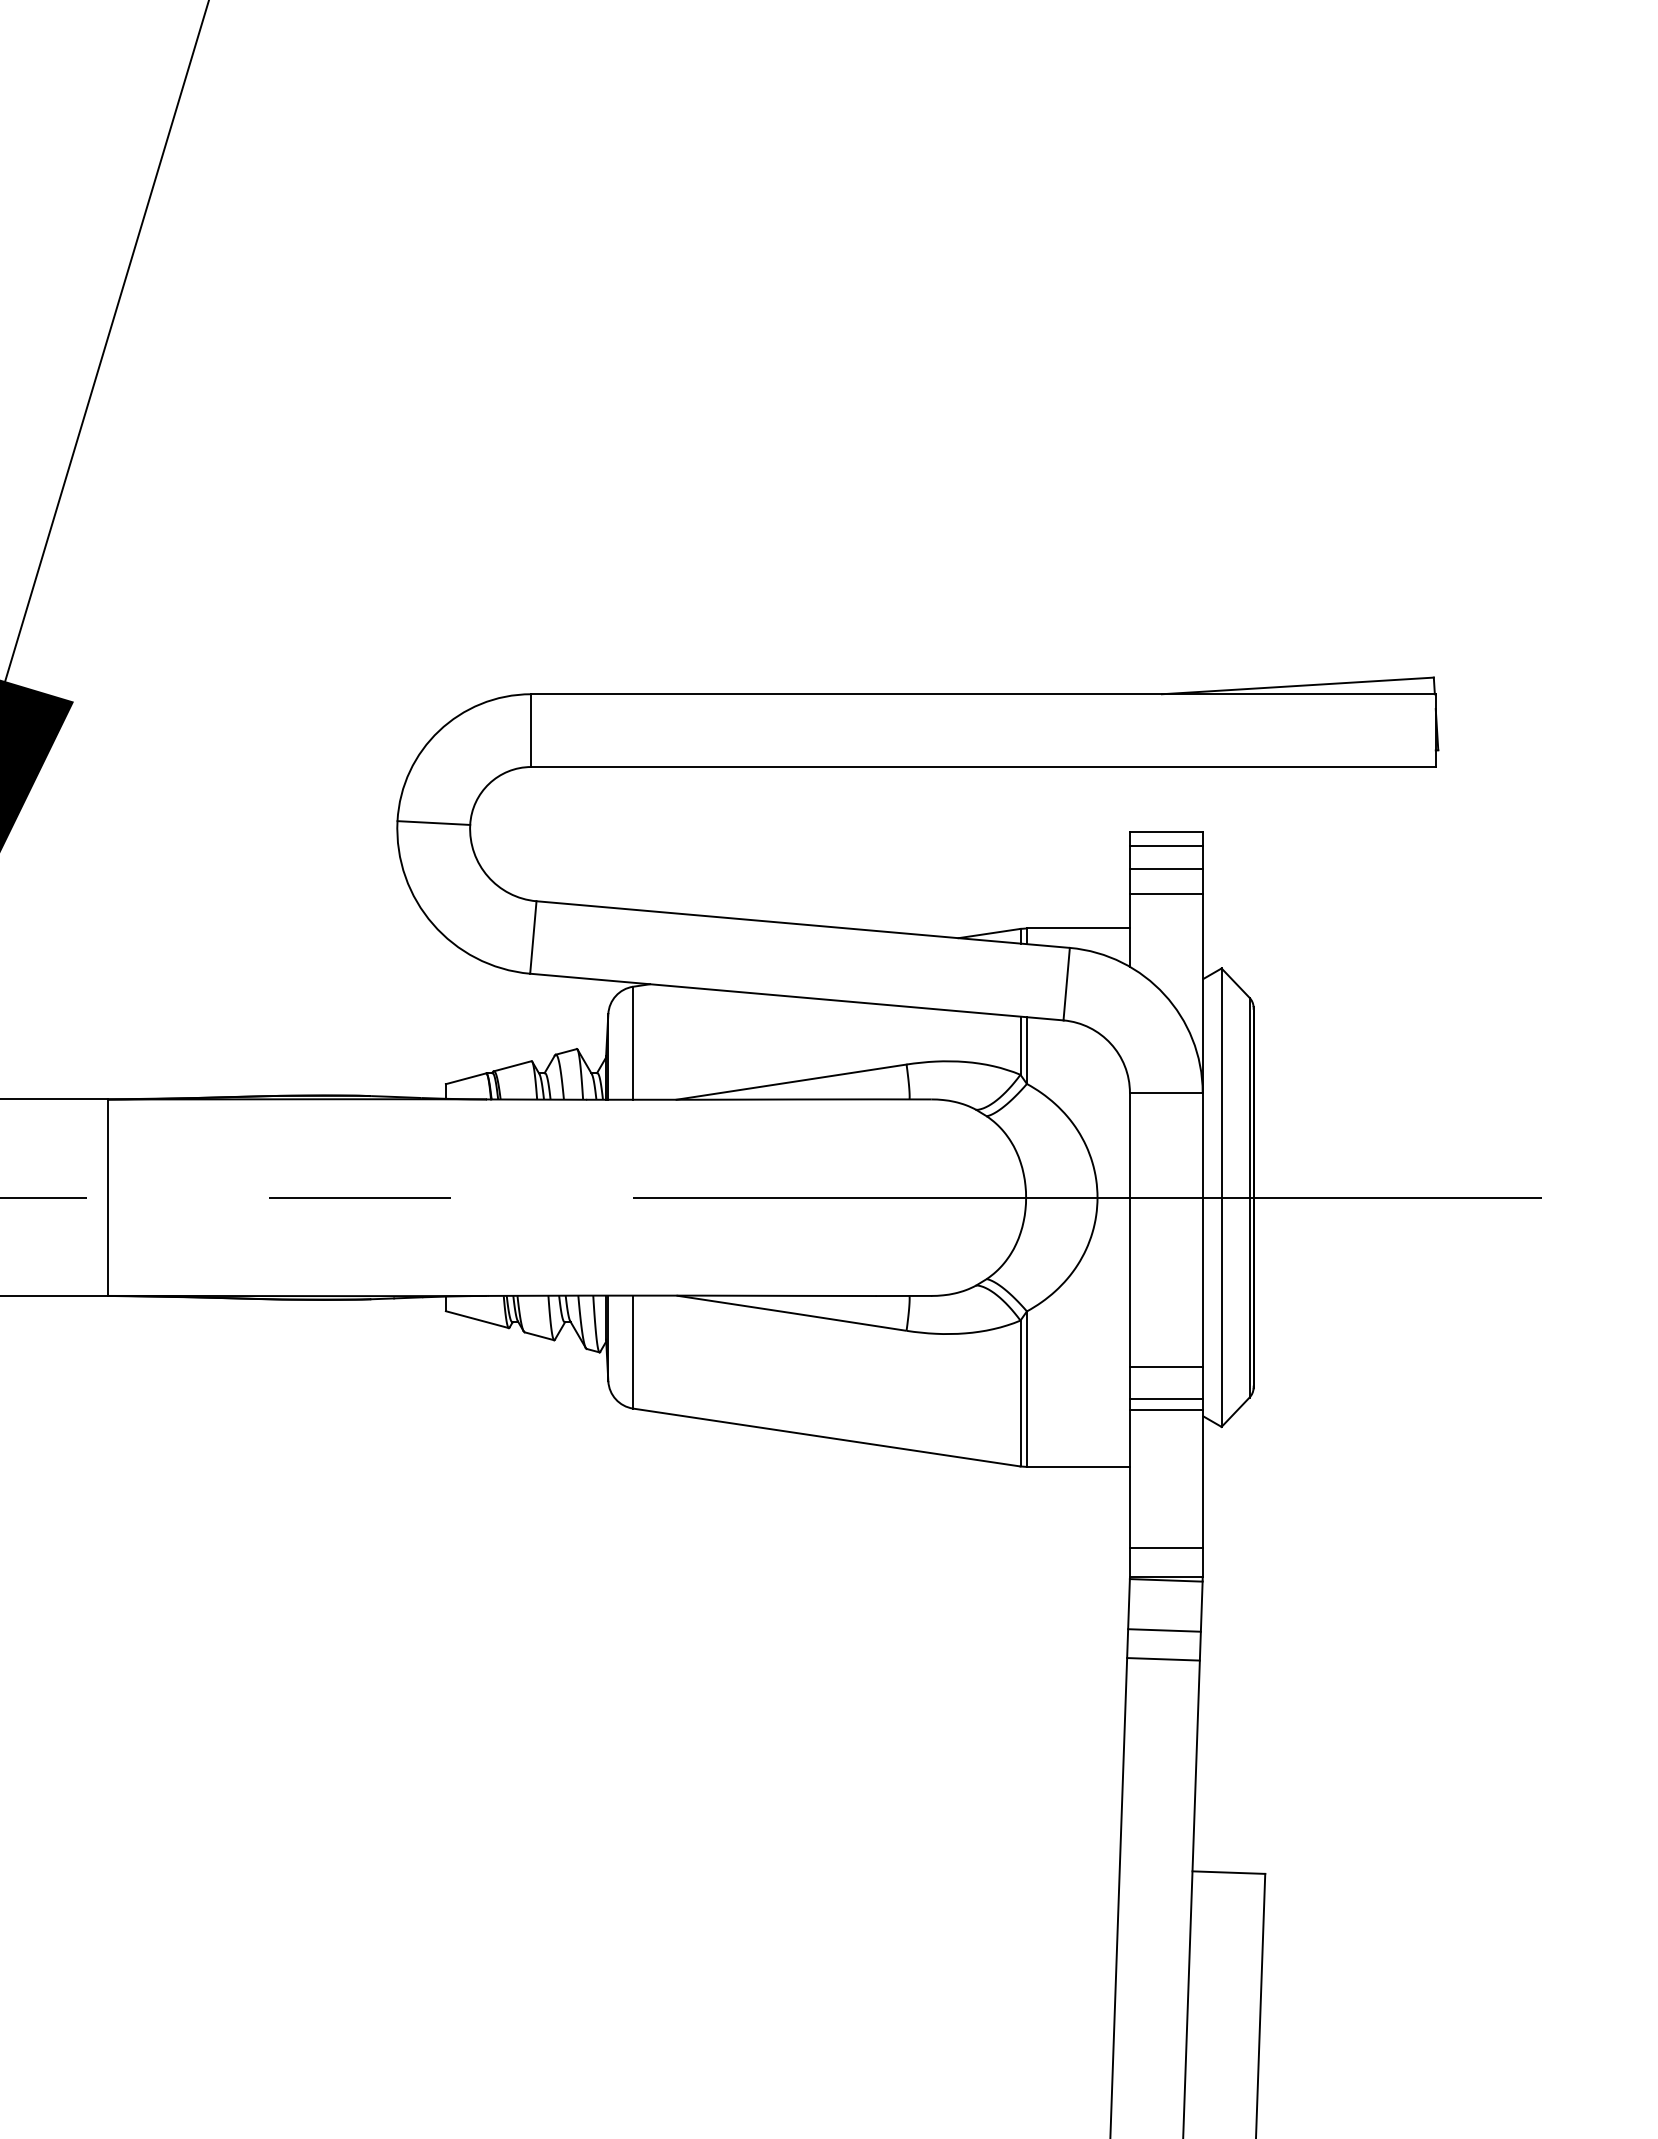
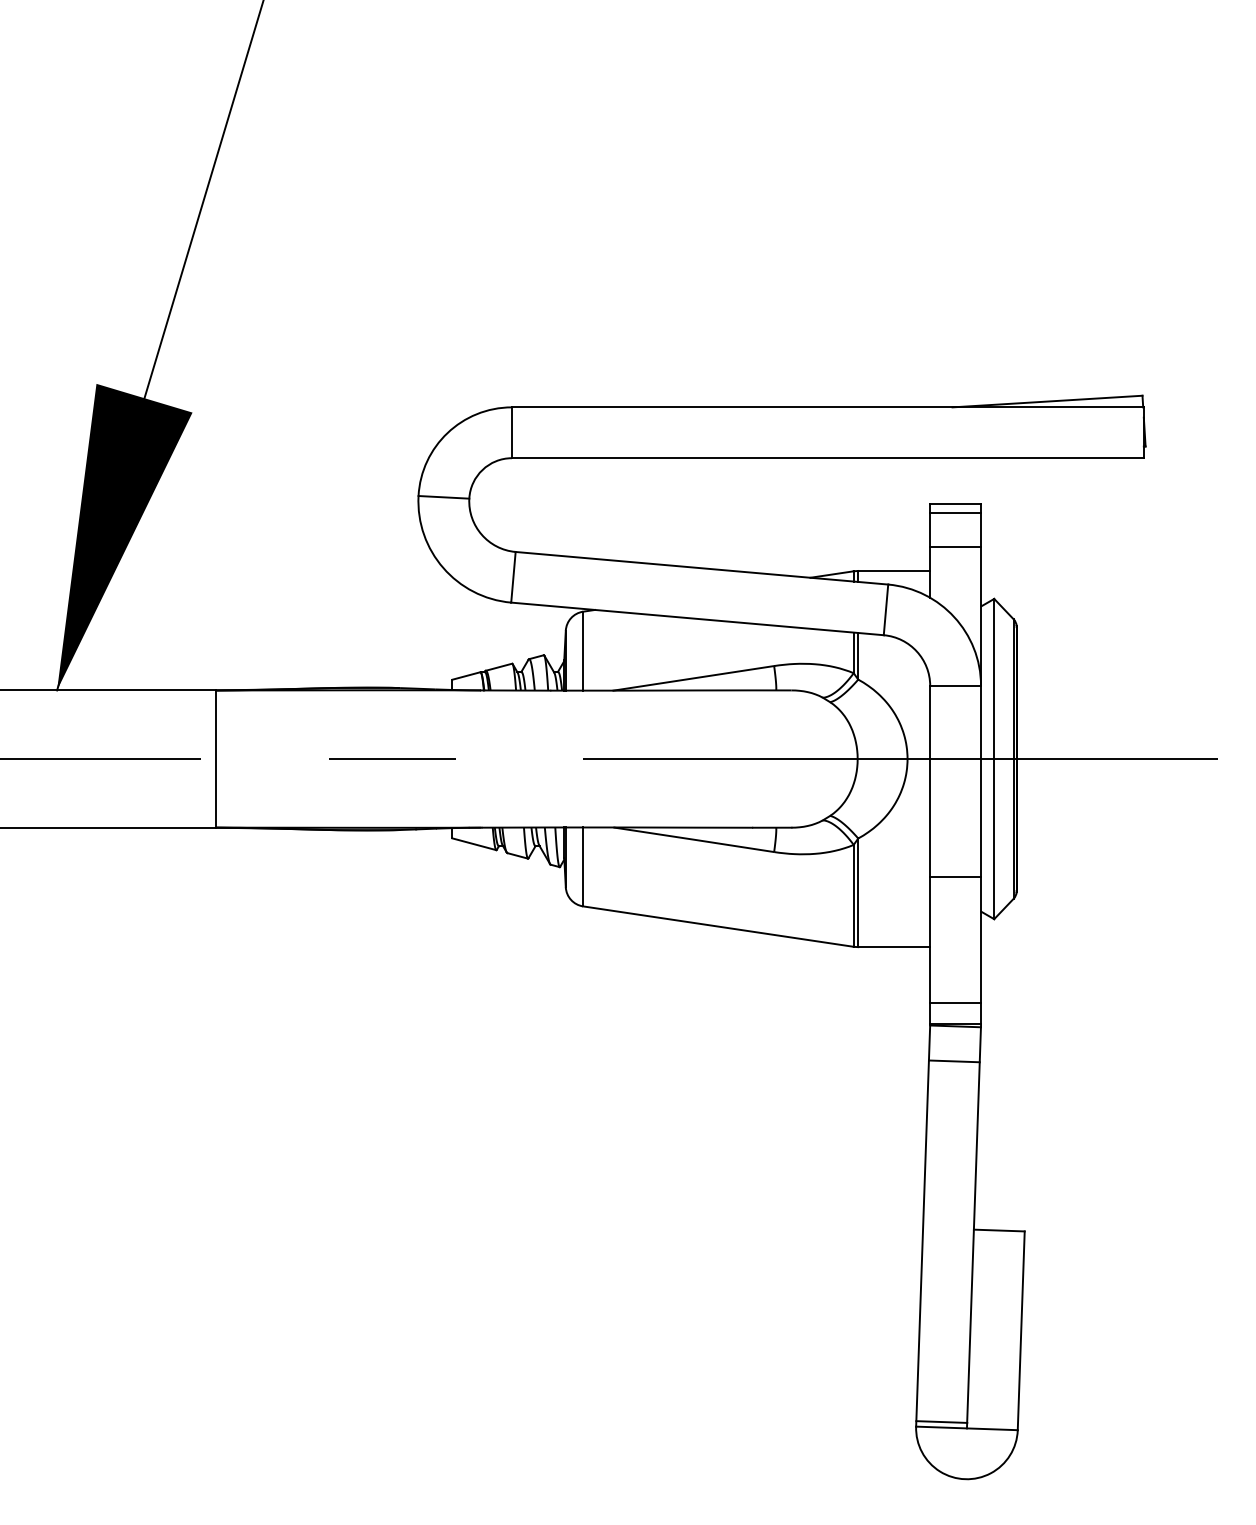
line: (1166, 869) -> (955, 529), removed
line: (1166, 1398) -> (955, 899), removed
line: (1166, 1410) -> (955, 907), removed
line: (1163, 1659) -> (953, 1081), removed

